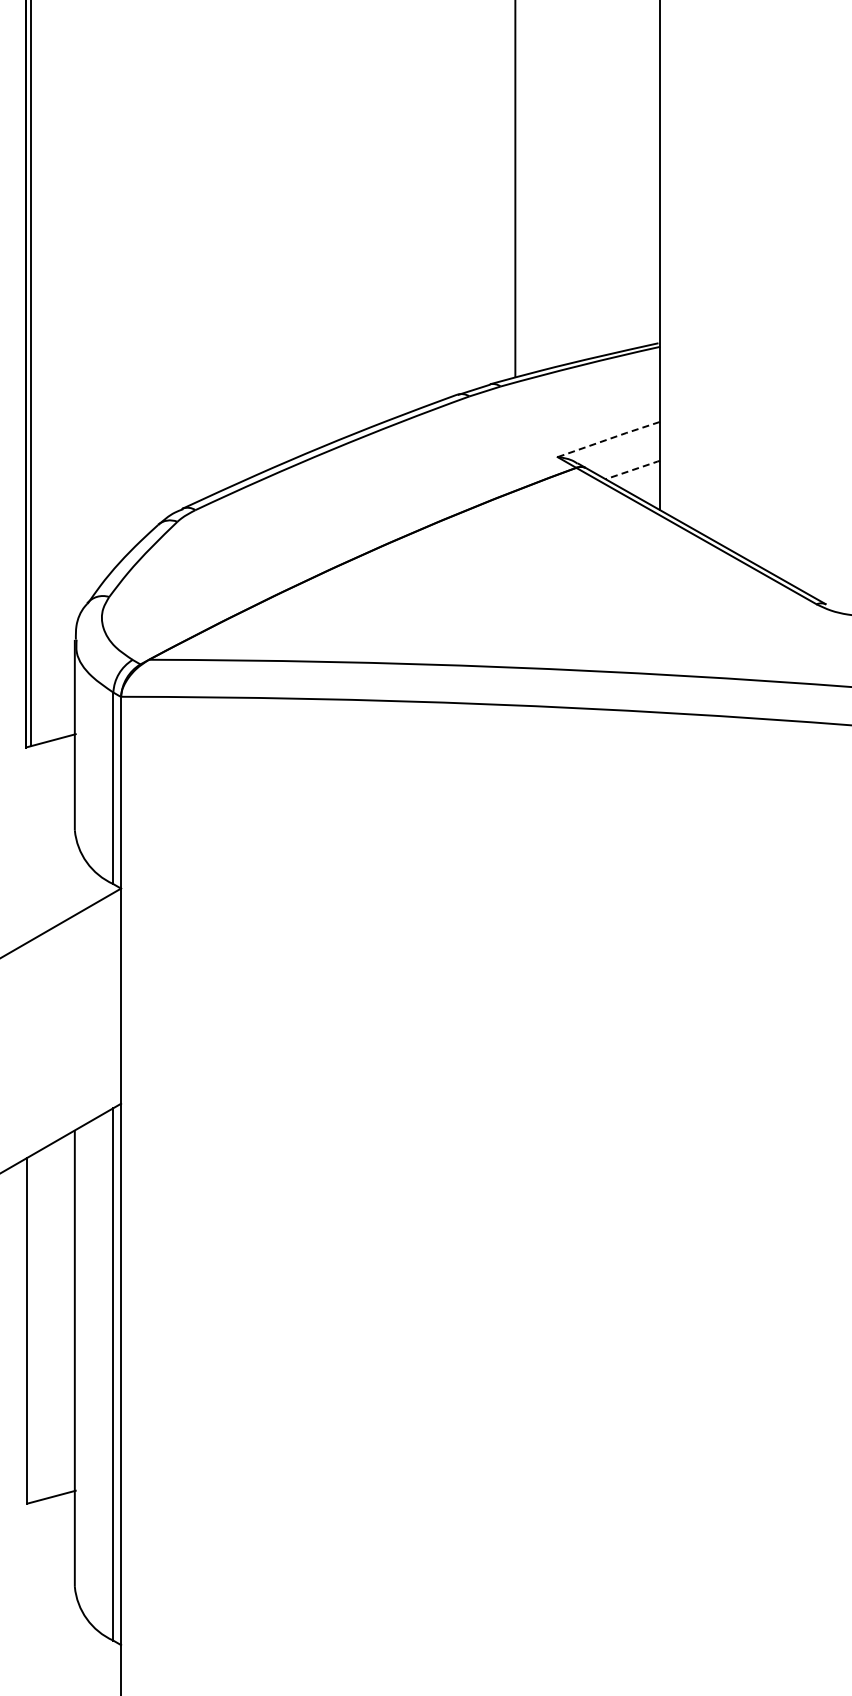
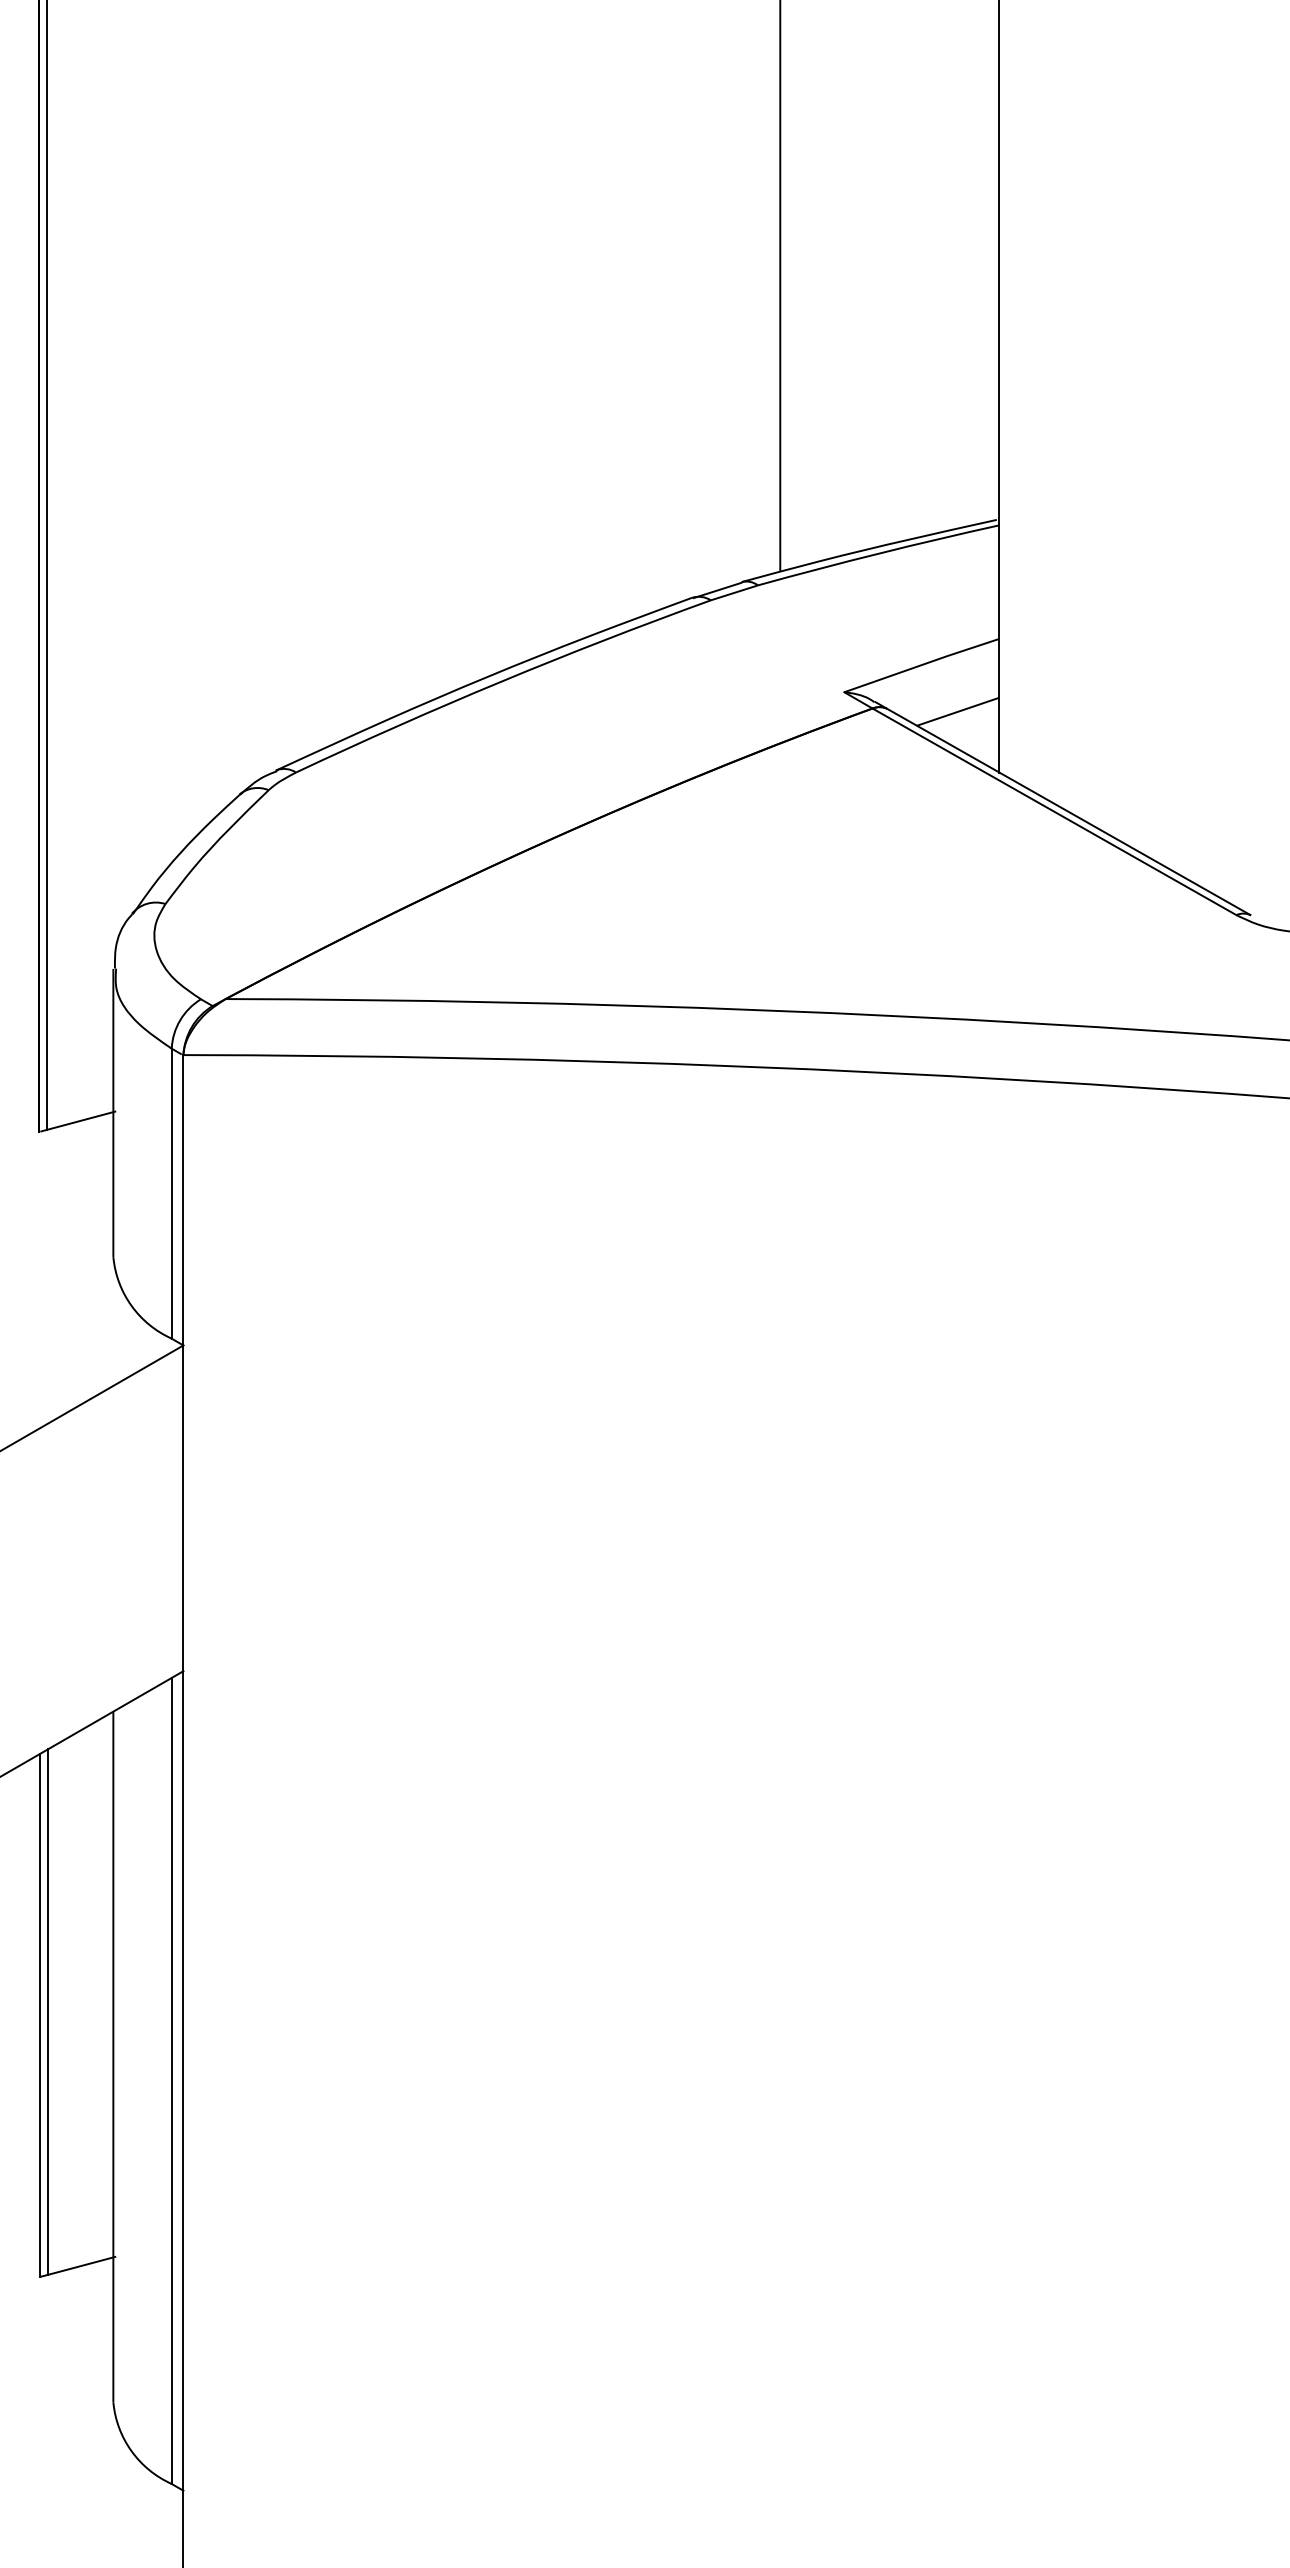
line: (609, 439) -> (922, 665), dashed -> solid
line: (633, 469) -> (959, 710), dashed -> solid
line: (31, 1328) -> (47, 2011), added

